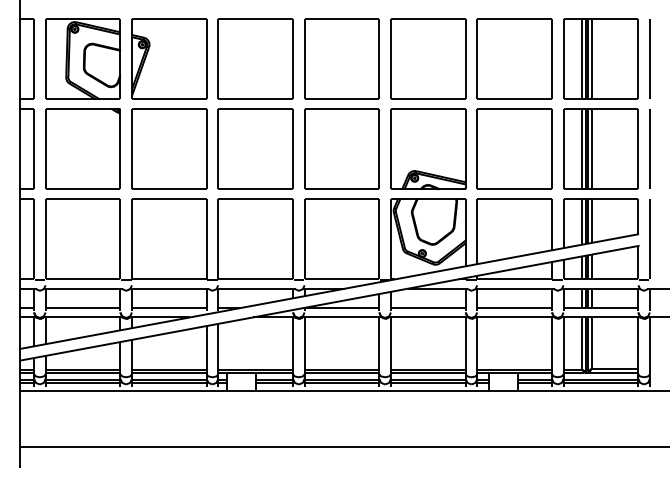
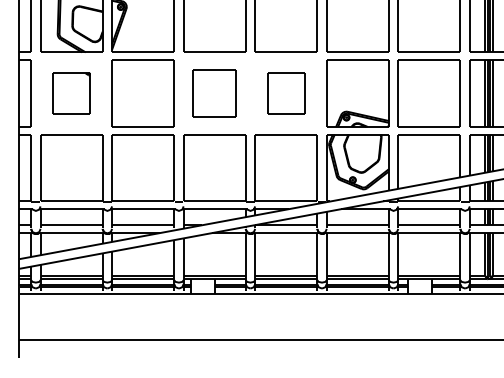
part: (82, 148) -> (71, 93), size x0.6
part: (255, 148) -> (214, 93), size x0.7
part: (341, 148) -> (285, 93), size x0.6

